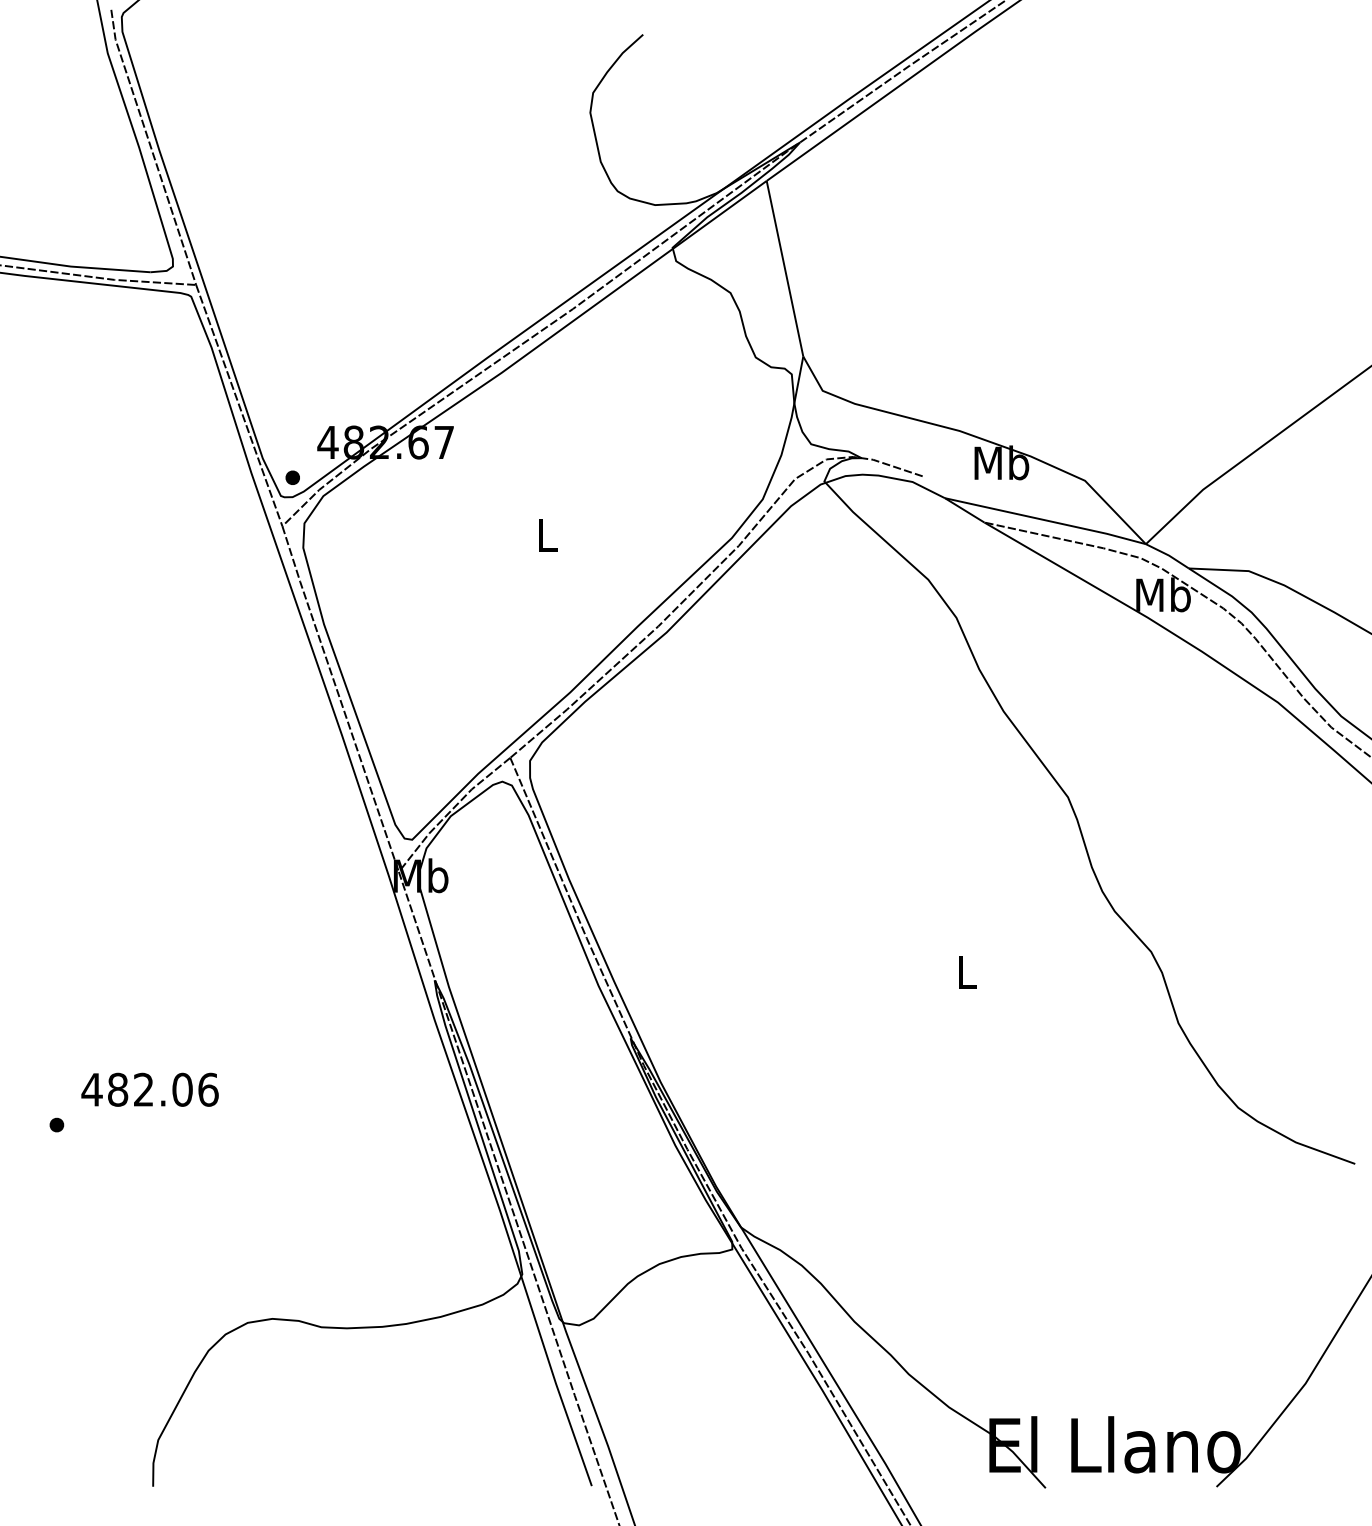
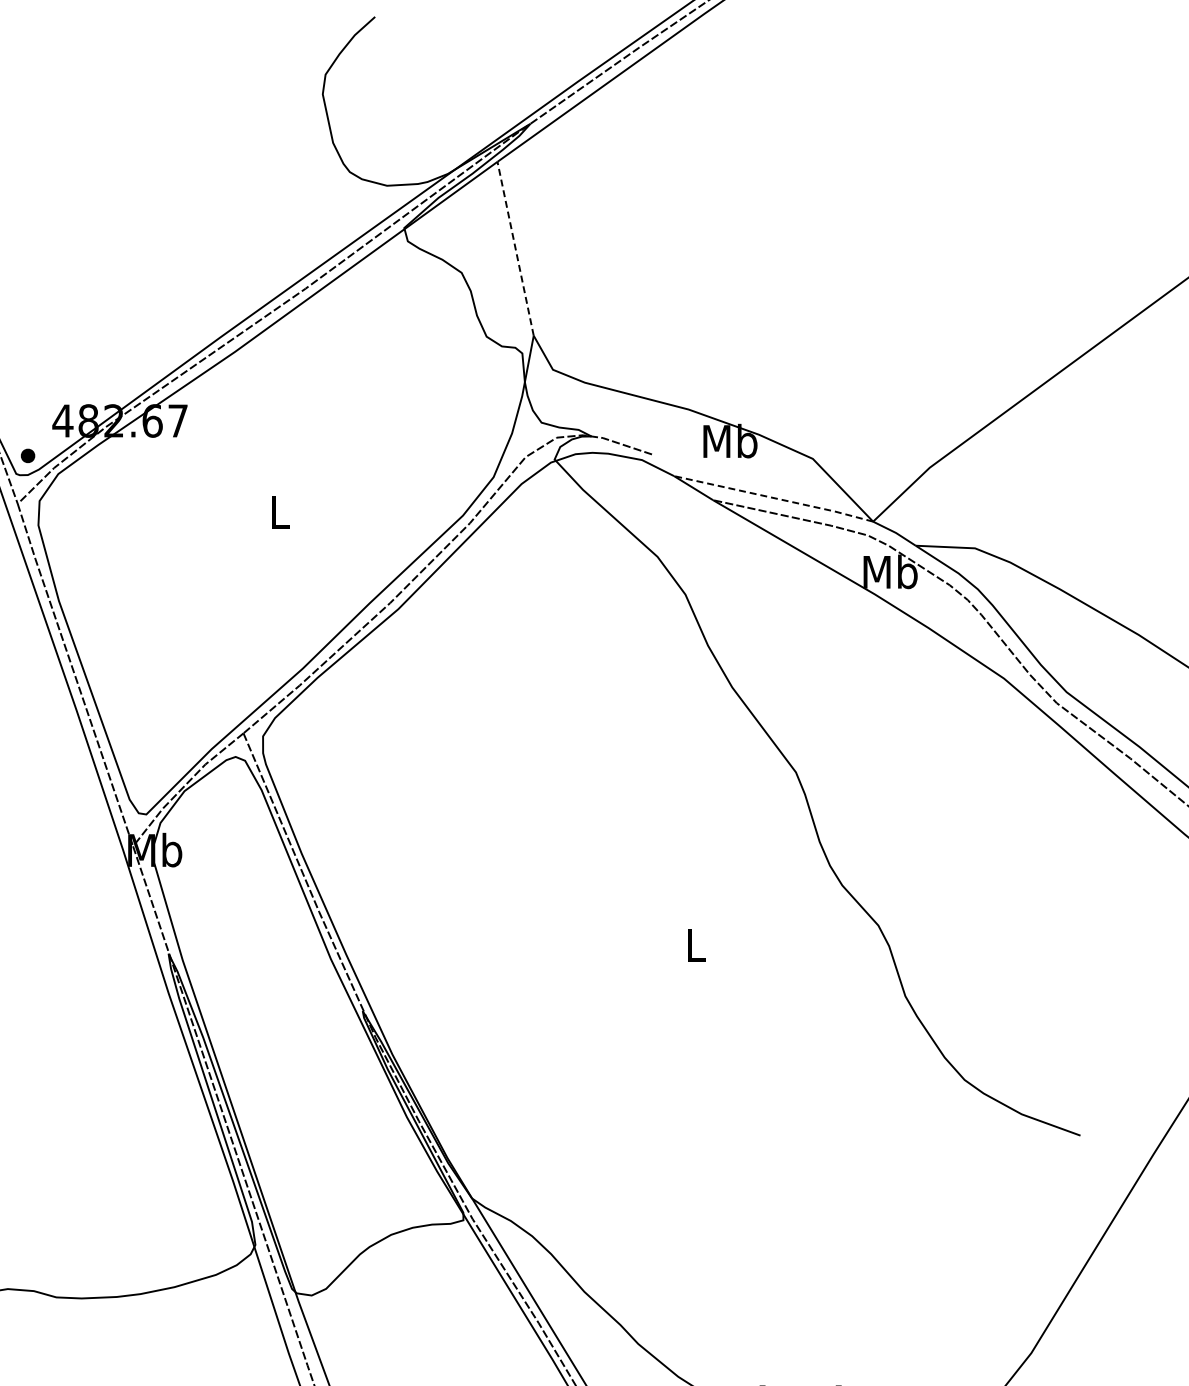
line: (785, 268) -> (516, 248), solid -> dashed
line: (1046, 520) -> (774, 498), solid -> dashed

